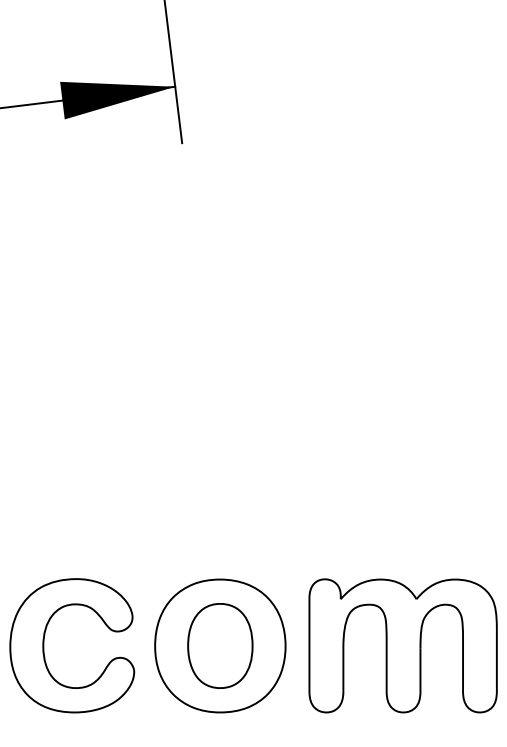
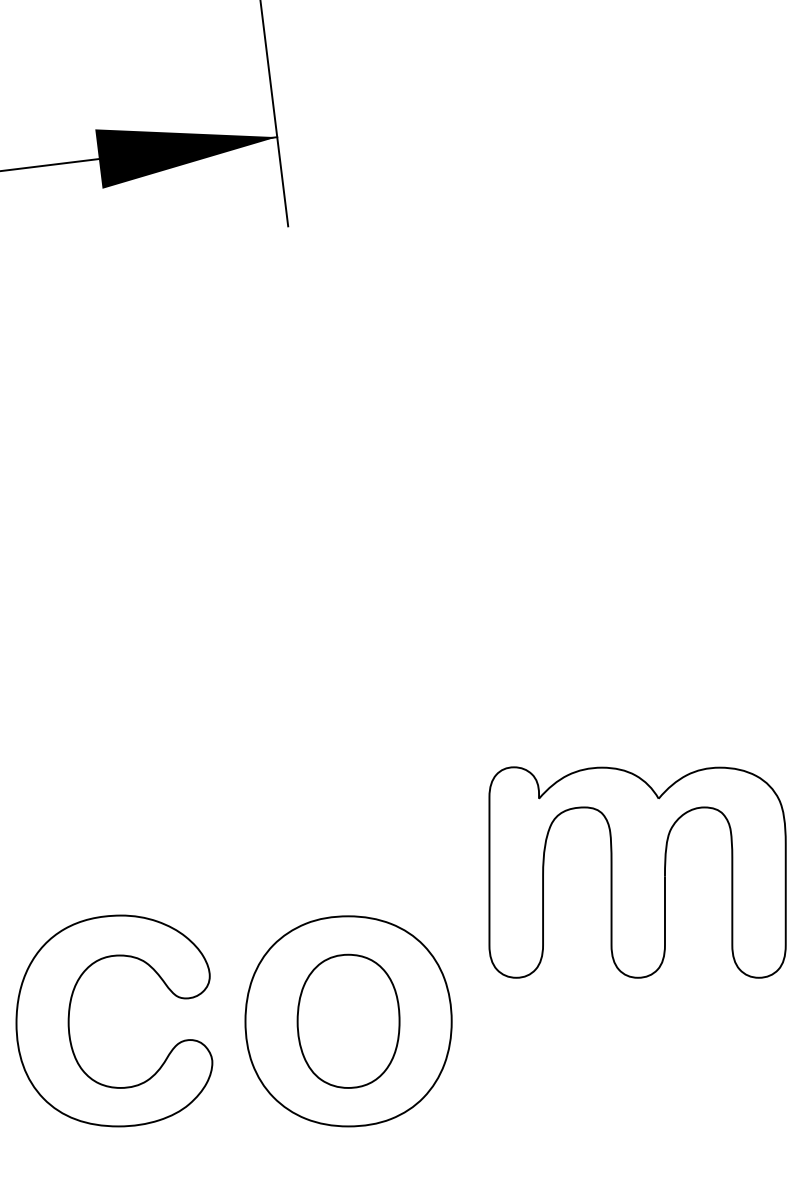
part: (402, 645) -> (636, 871), moved

